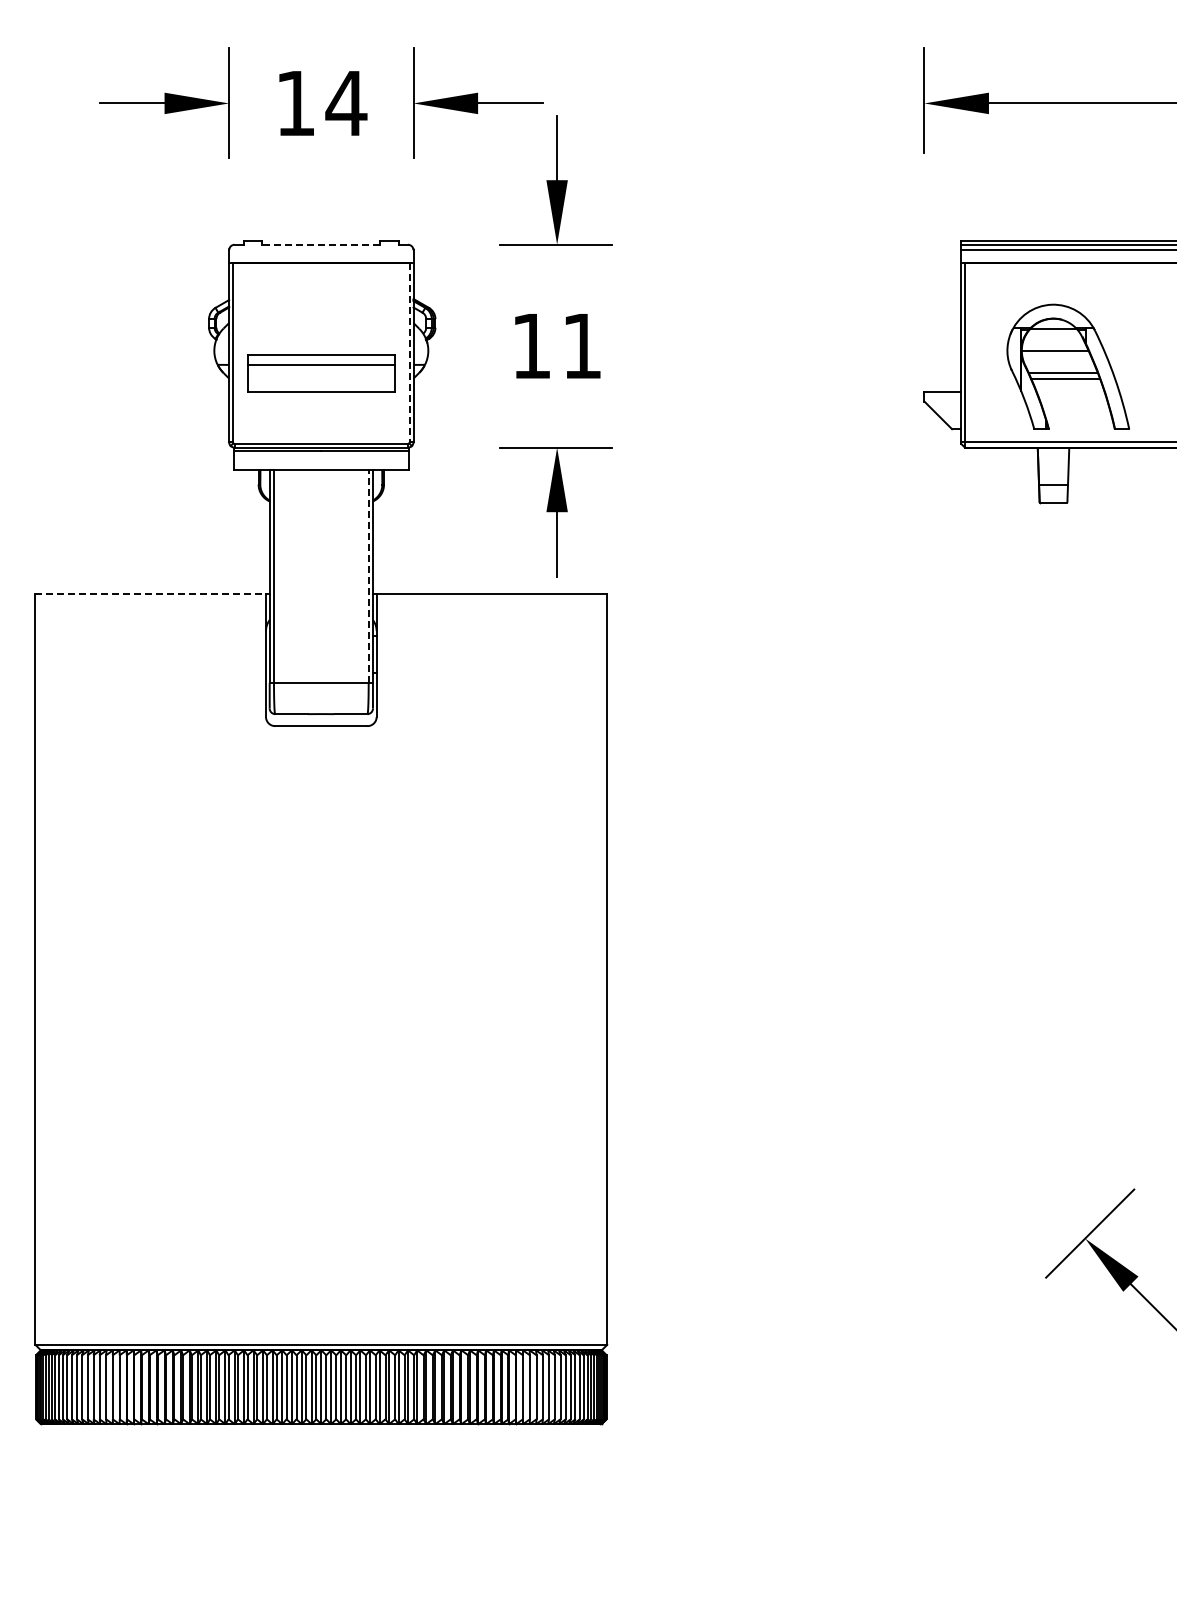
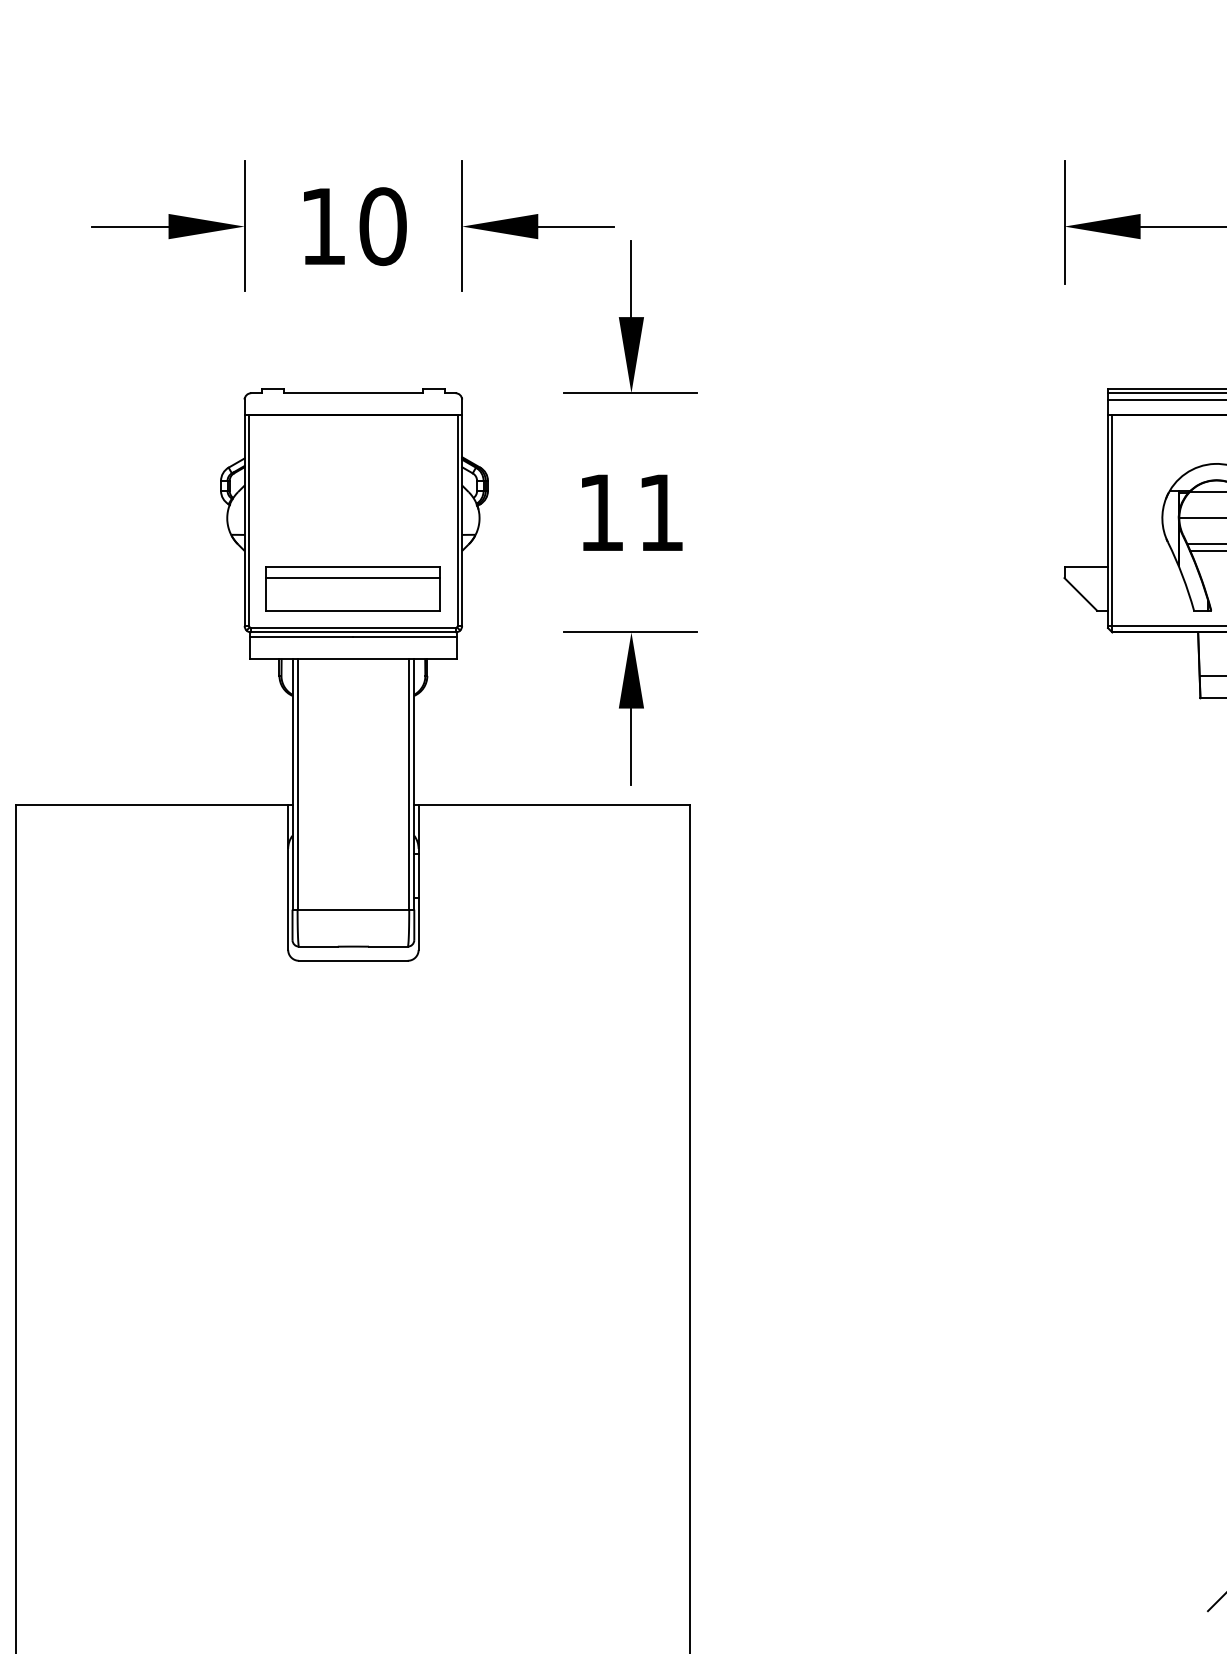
text: (346, 103) -> (383, 226), 14 -> 10
line: (320, 244) -> (352, 392), dashed -> solid
line: (409, 353) -> (457, 521), dashed -> solid
part: (321, 373) -> (353, 588), moved
line: (368, 576) -> (409, 784), dashed -> solid
line: (151, 594) -> (153, 805), dashed -> solid

